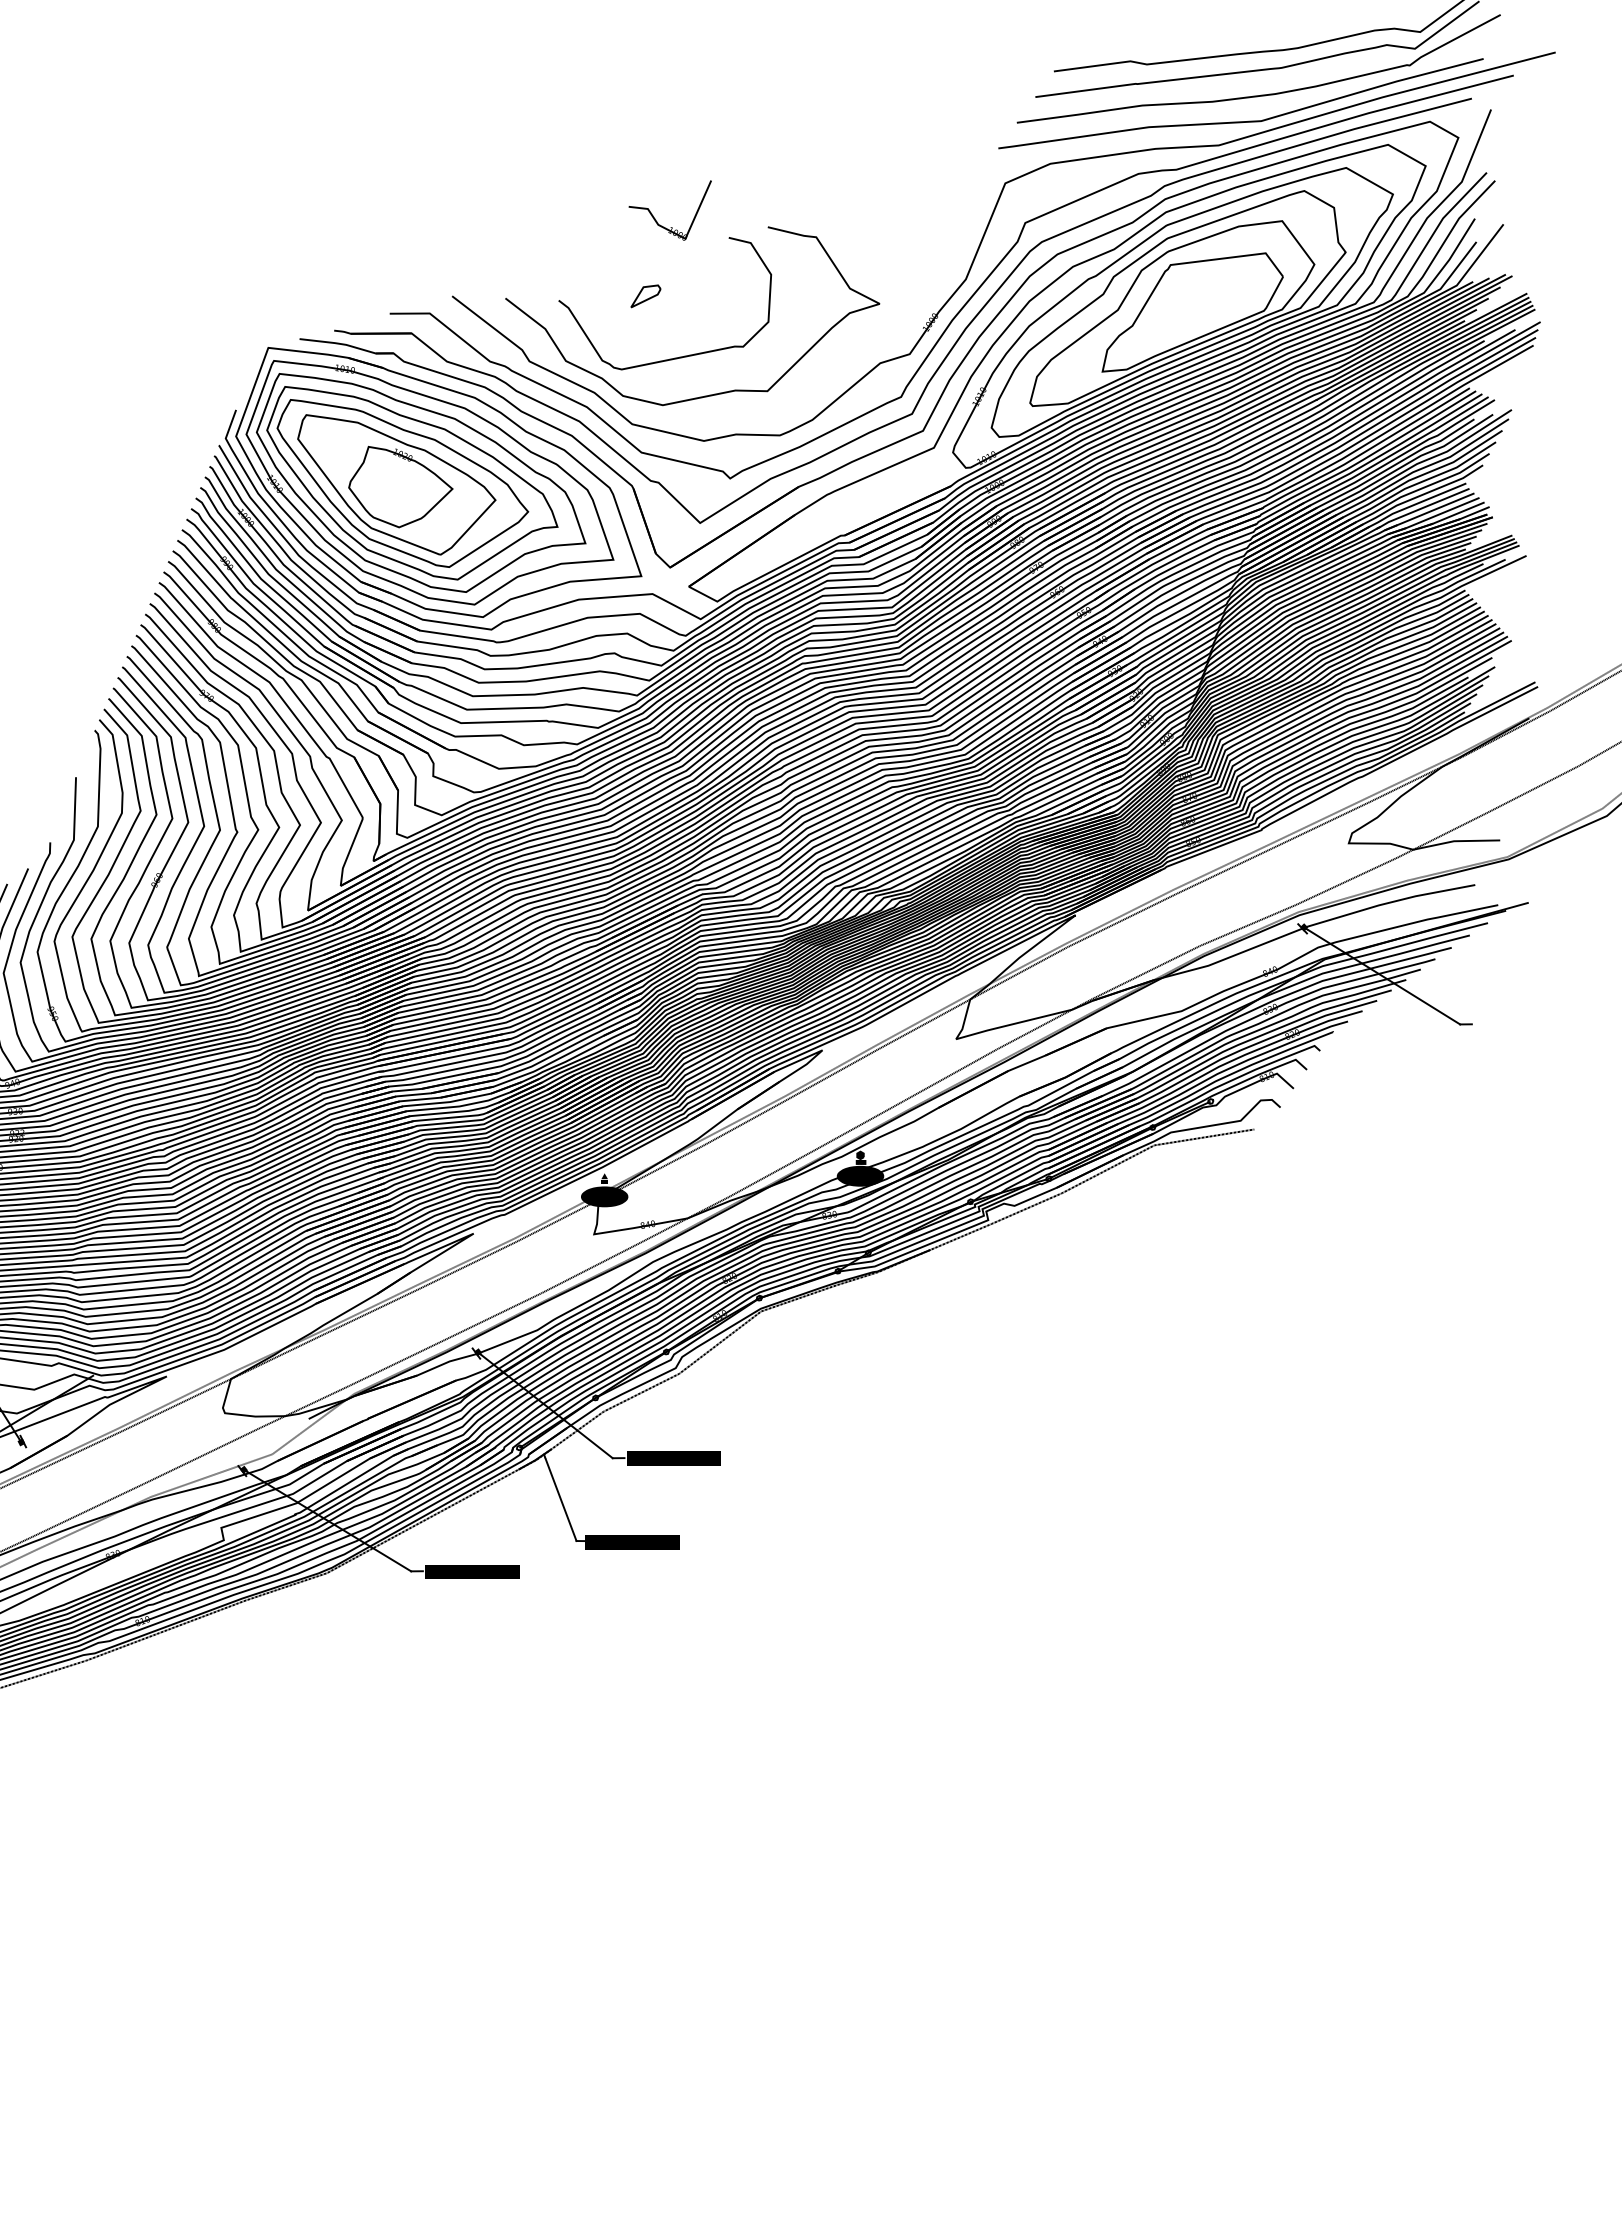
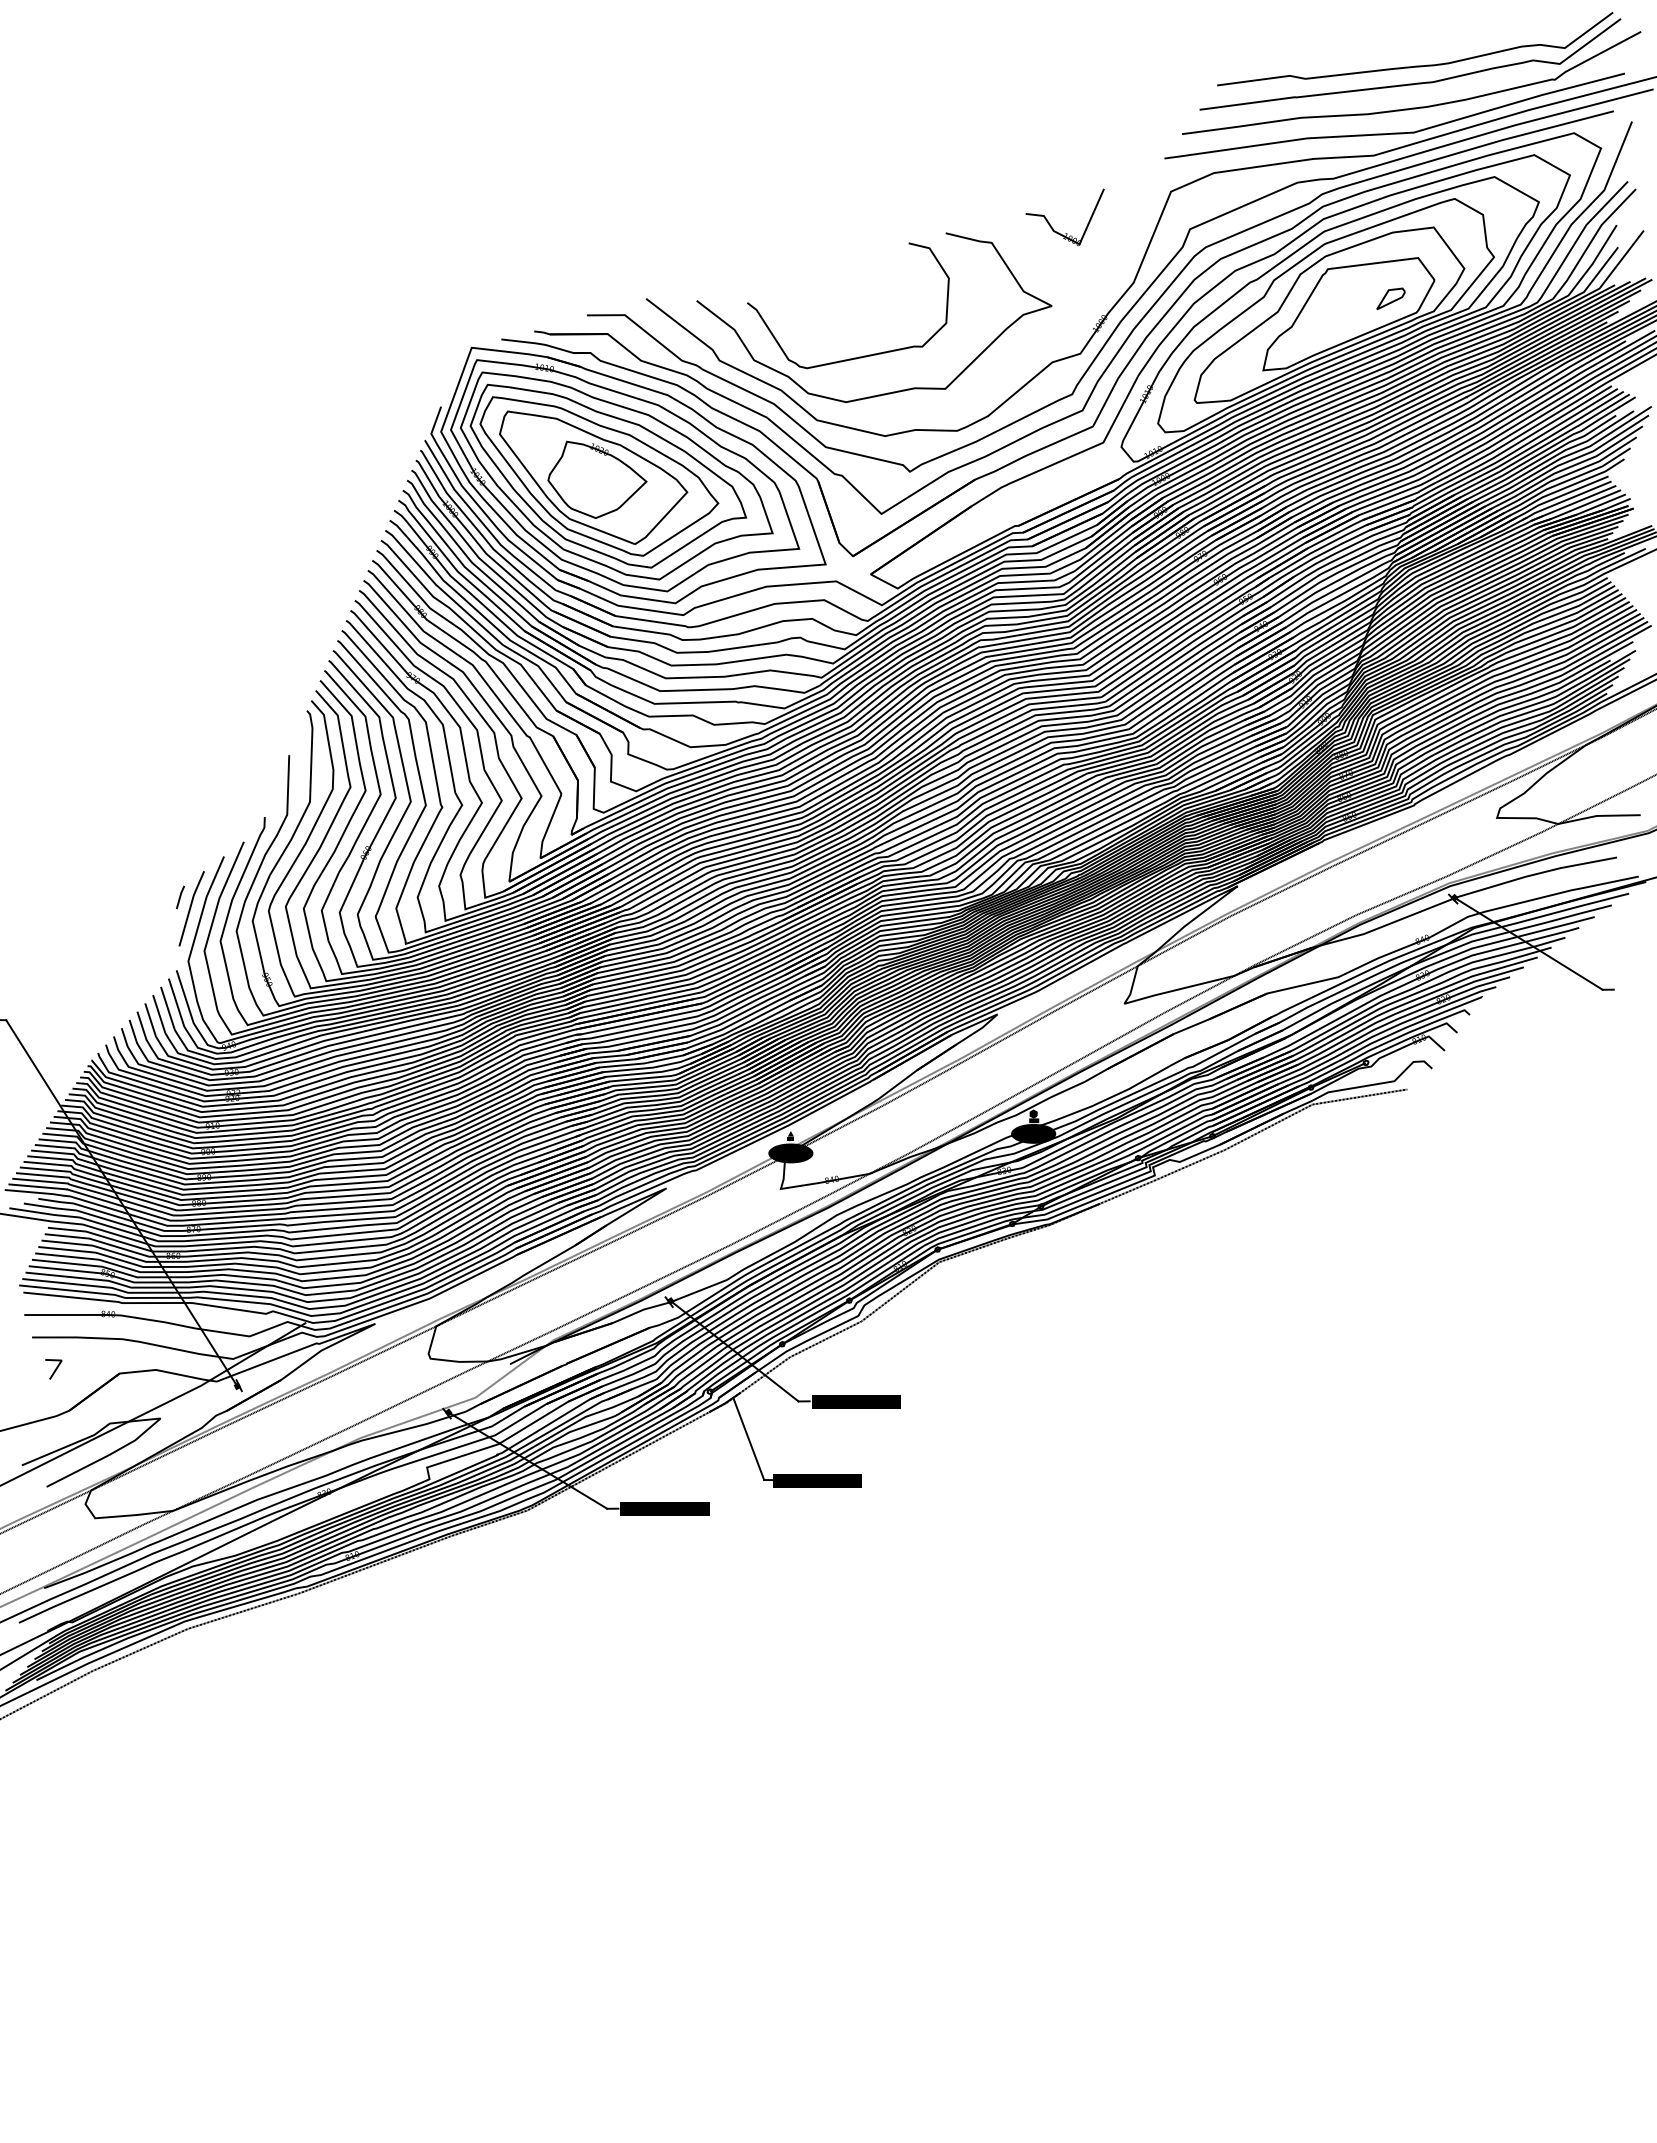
part: (655, 219) -> (1051, 225), moved
part: (645, 295) -> (1390, 298), moved

